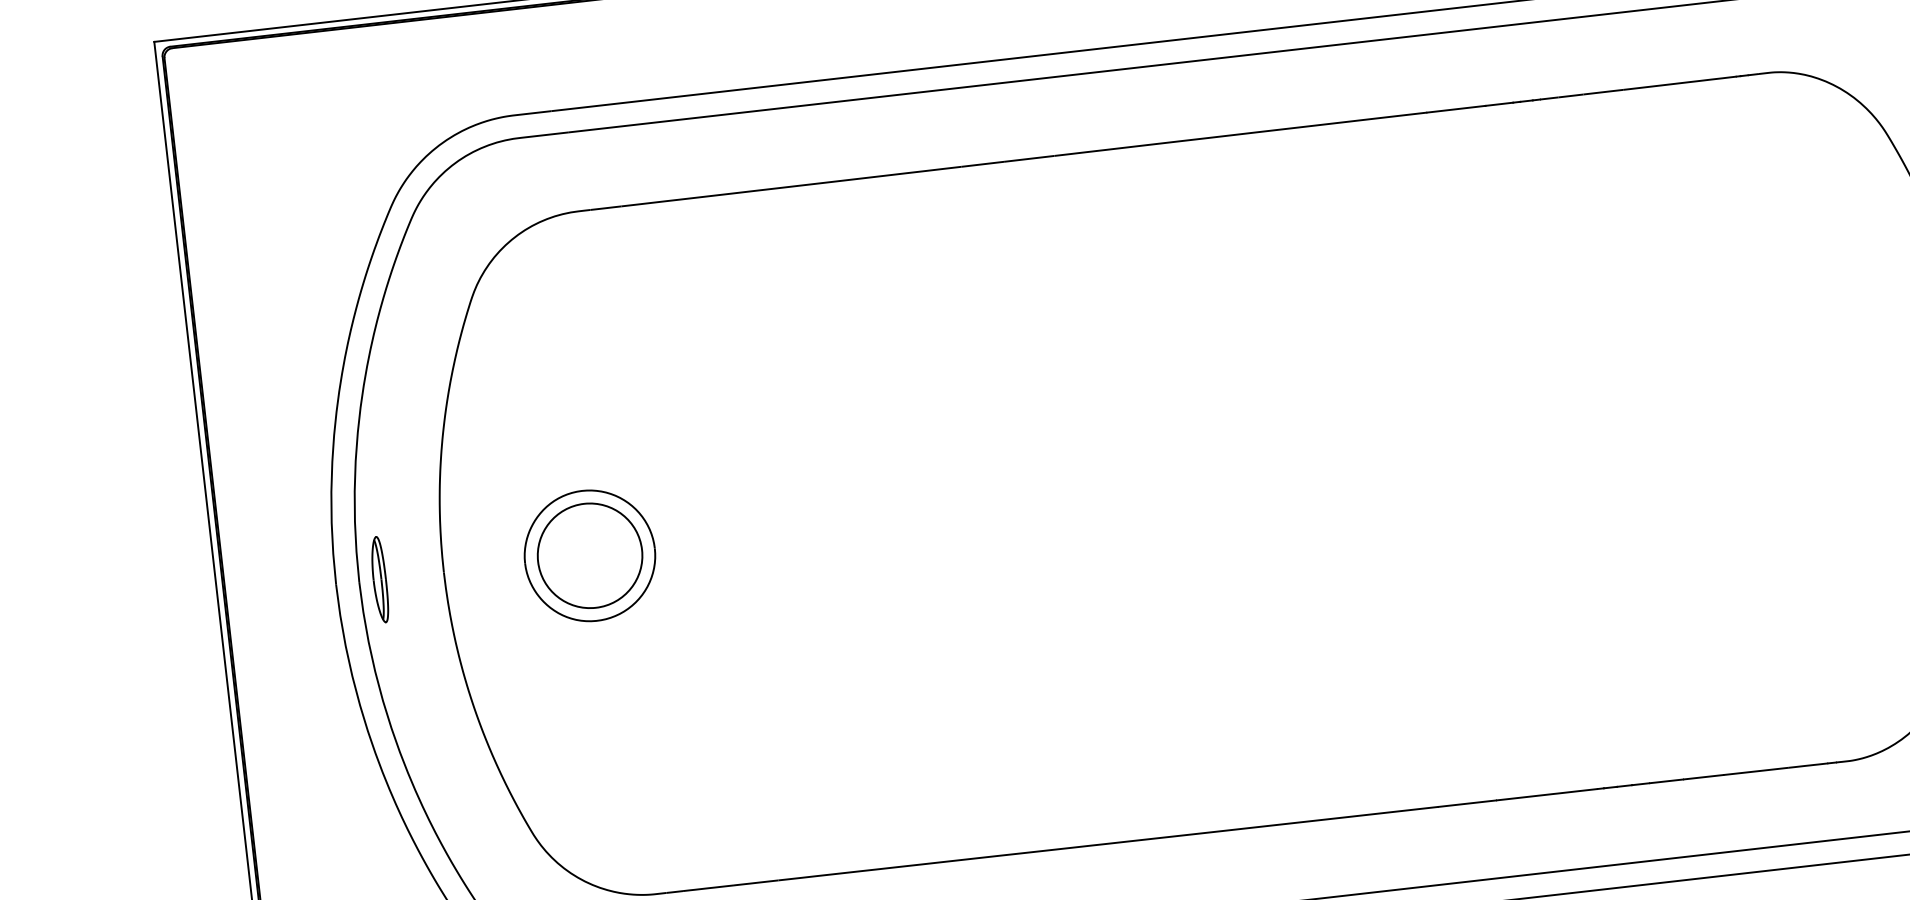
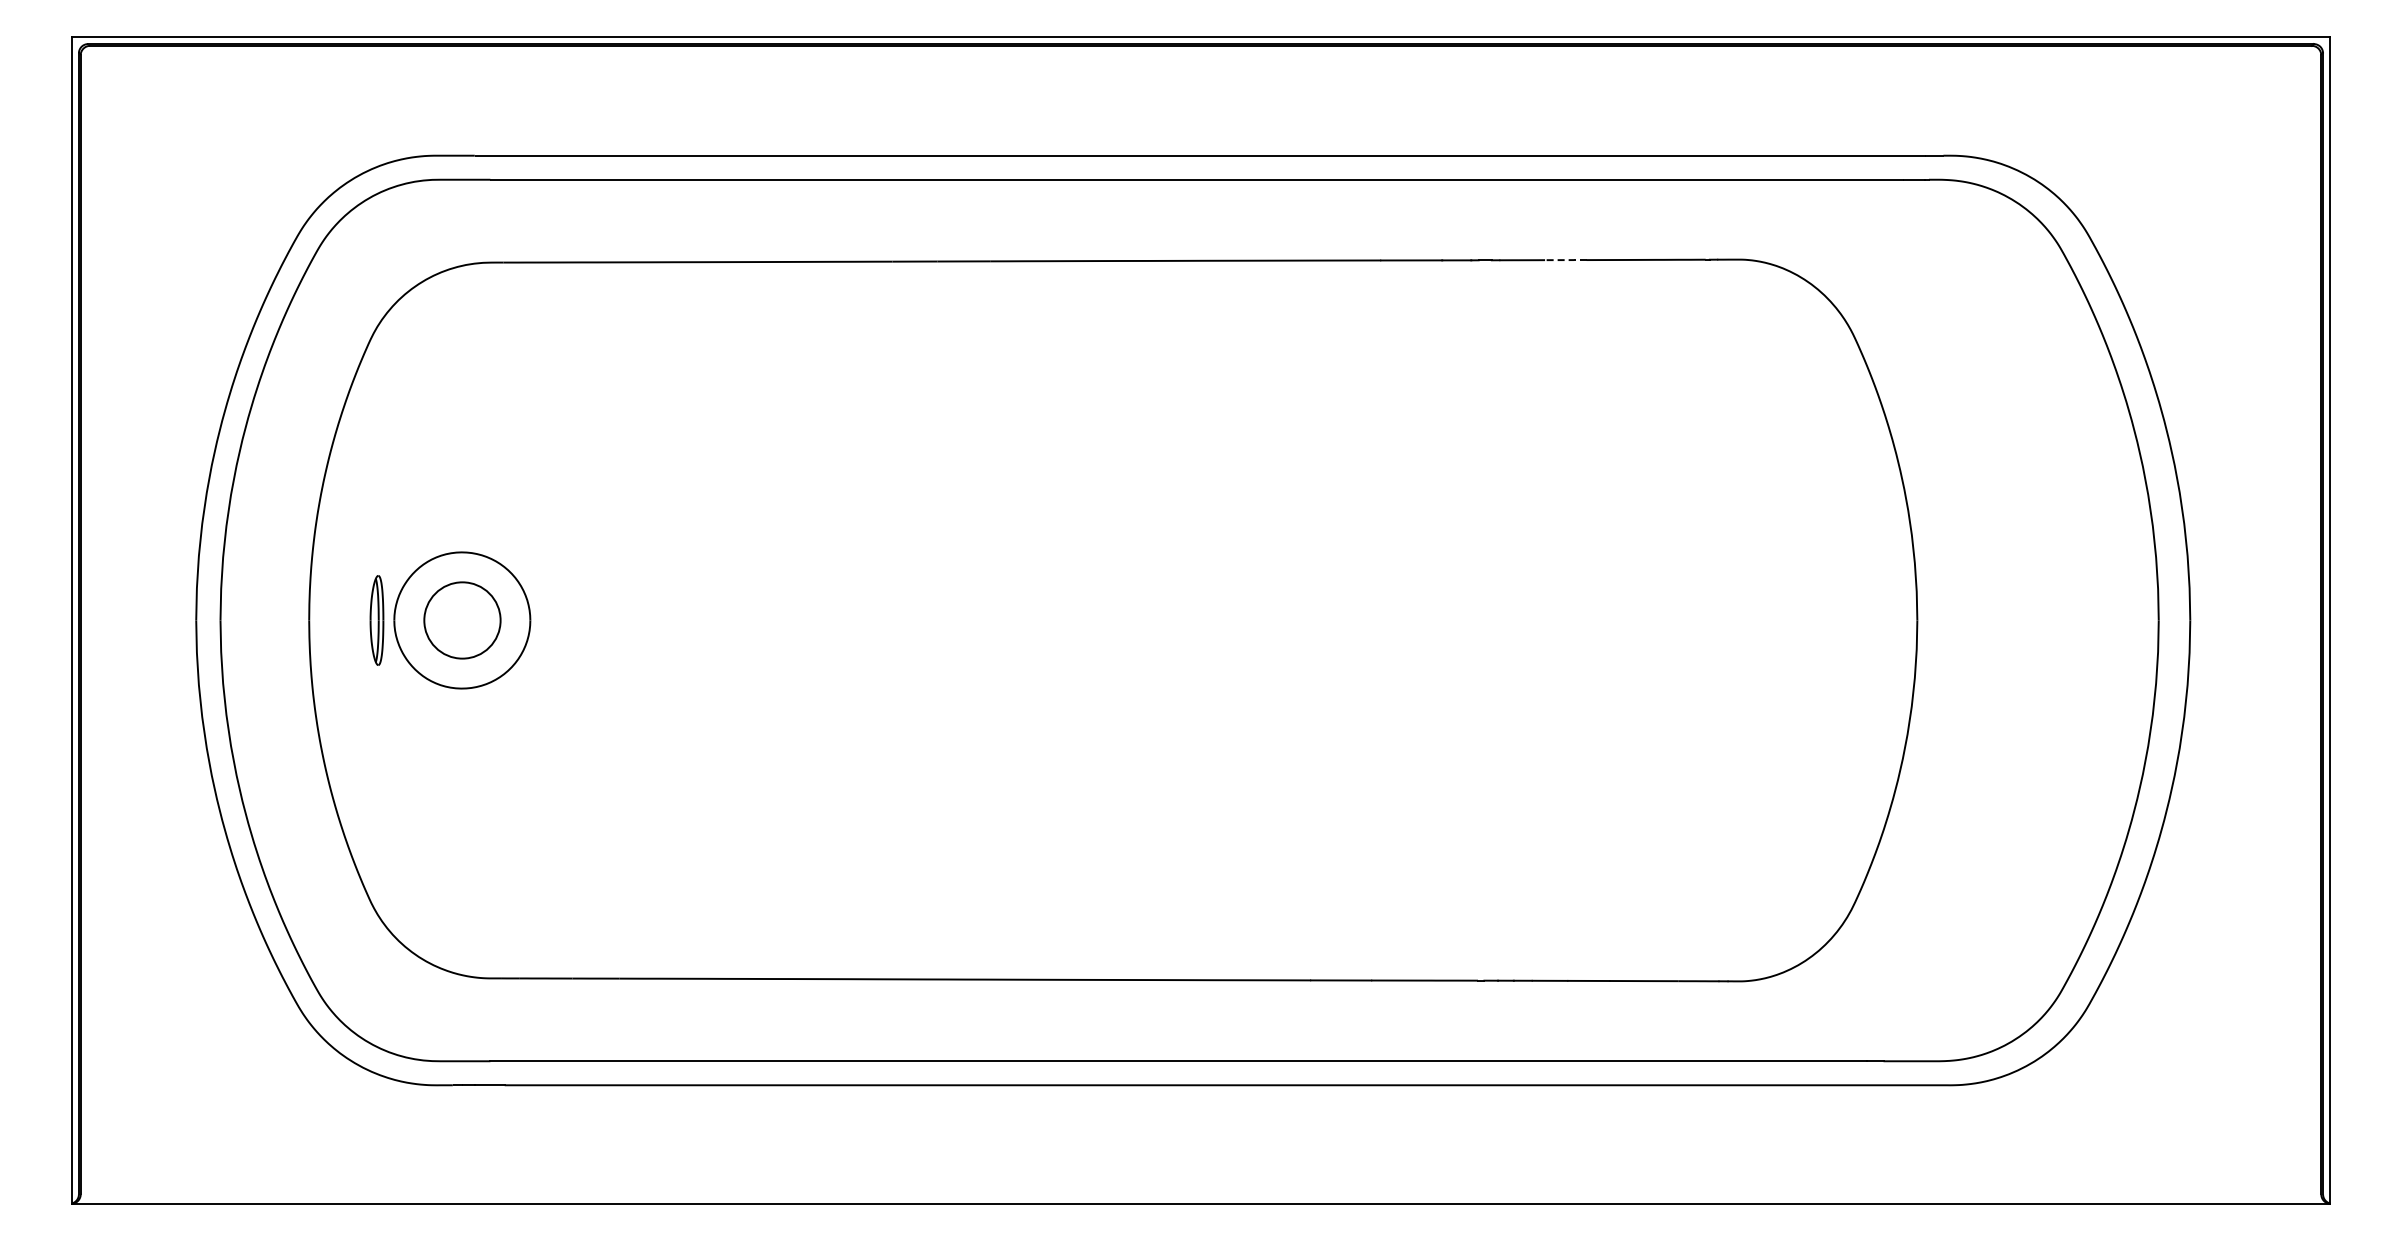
line: (1604, 92) -> (1566, 260), solid -> dashed
circle: (589, 555) -> (461, 620), size x0.7
part: (379, 579) -> (376, 620), moved

